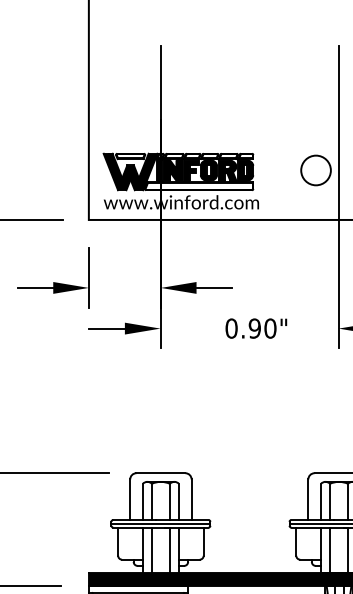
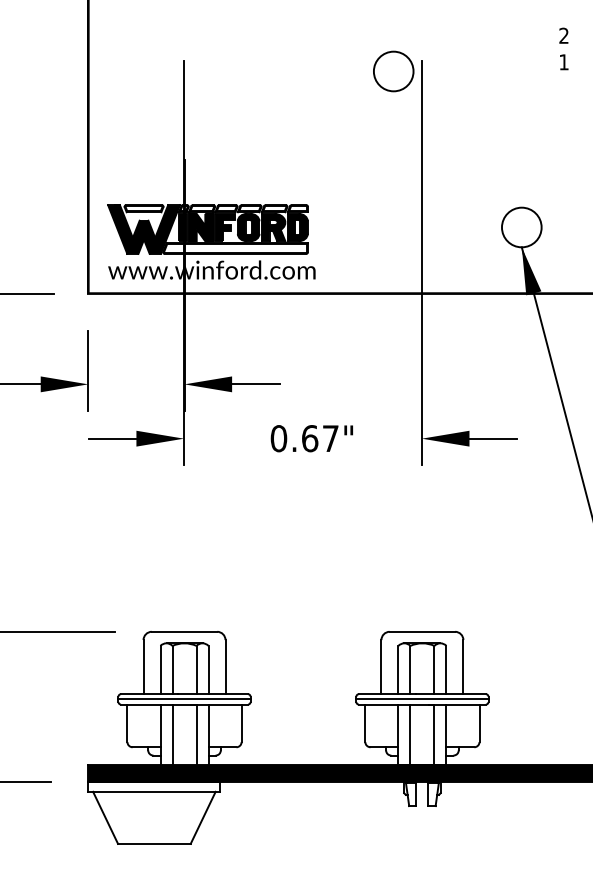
circle: (315, 170) -> (393, 71), moved
text: (261, 328) -> (319, 438), 0.90" -> 0.67"

